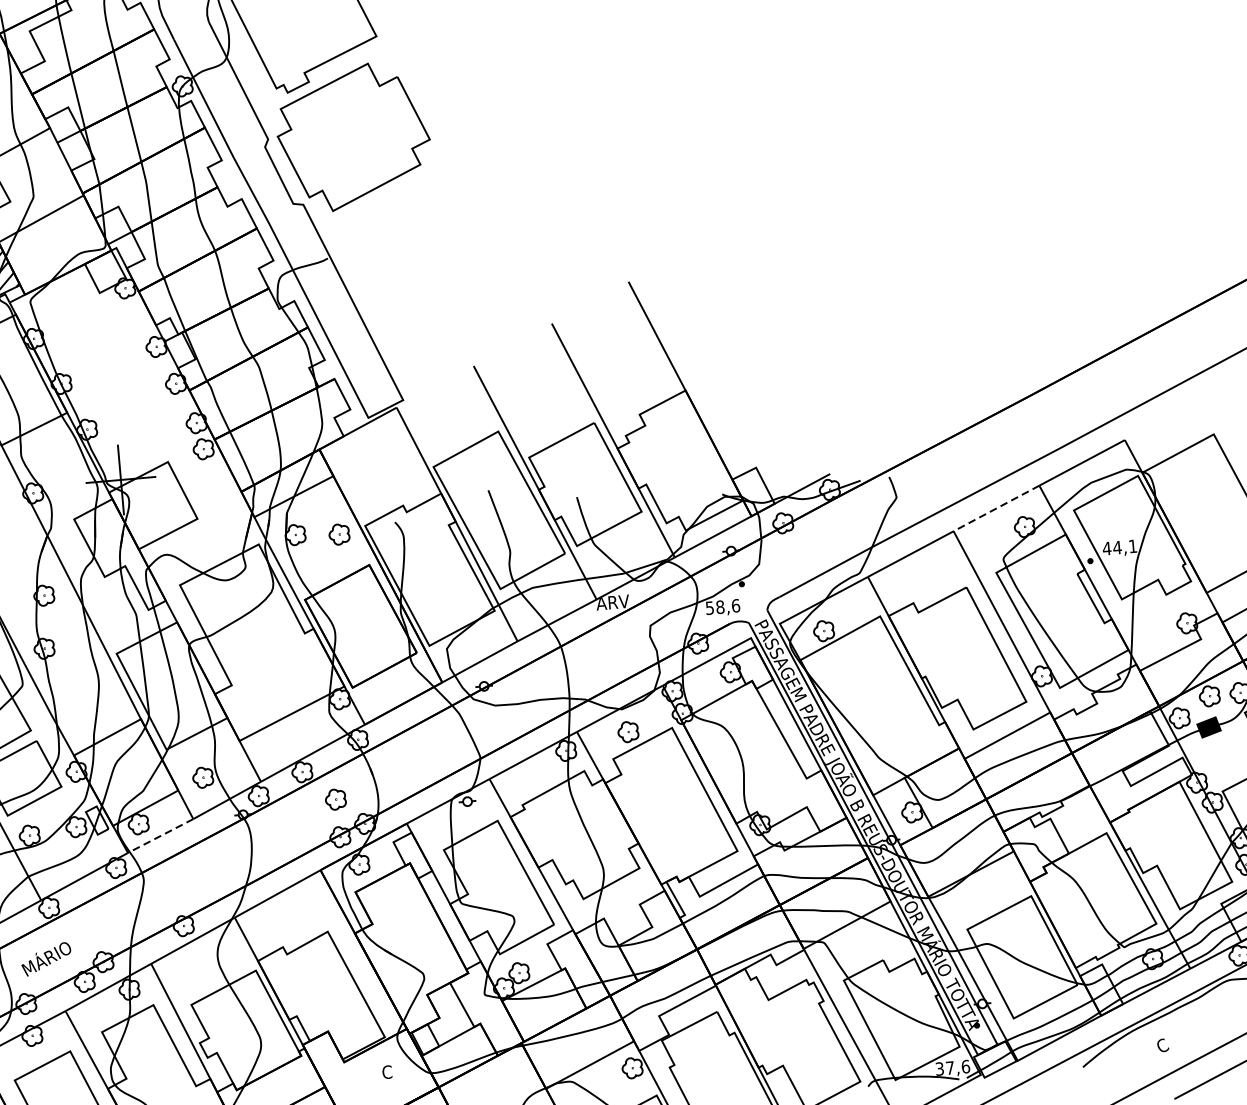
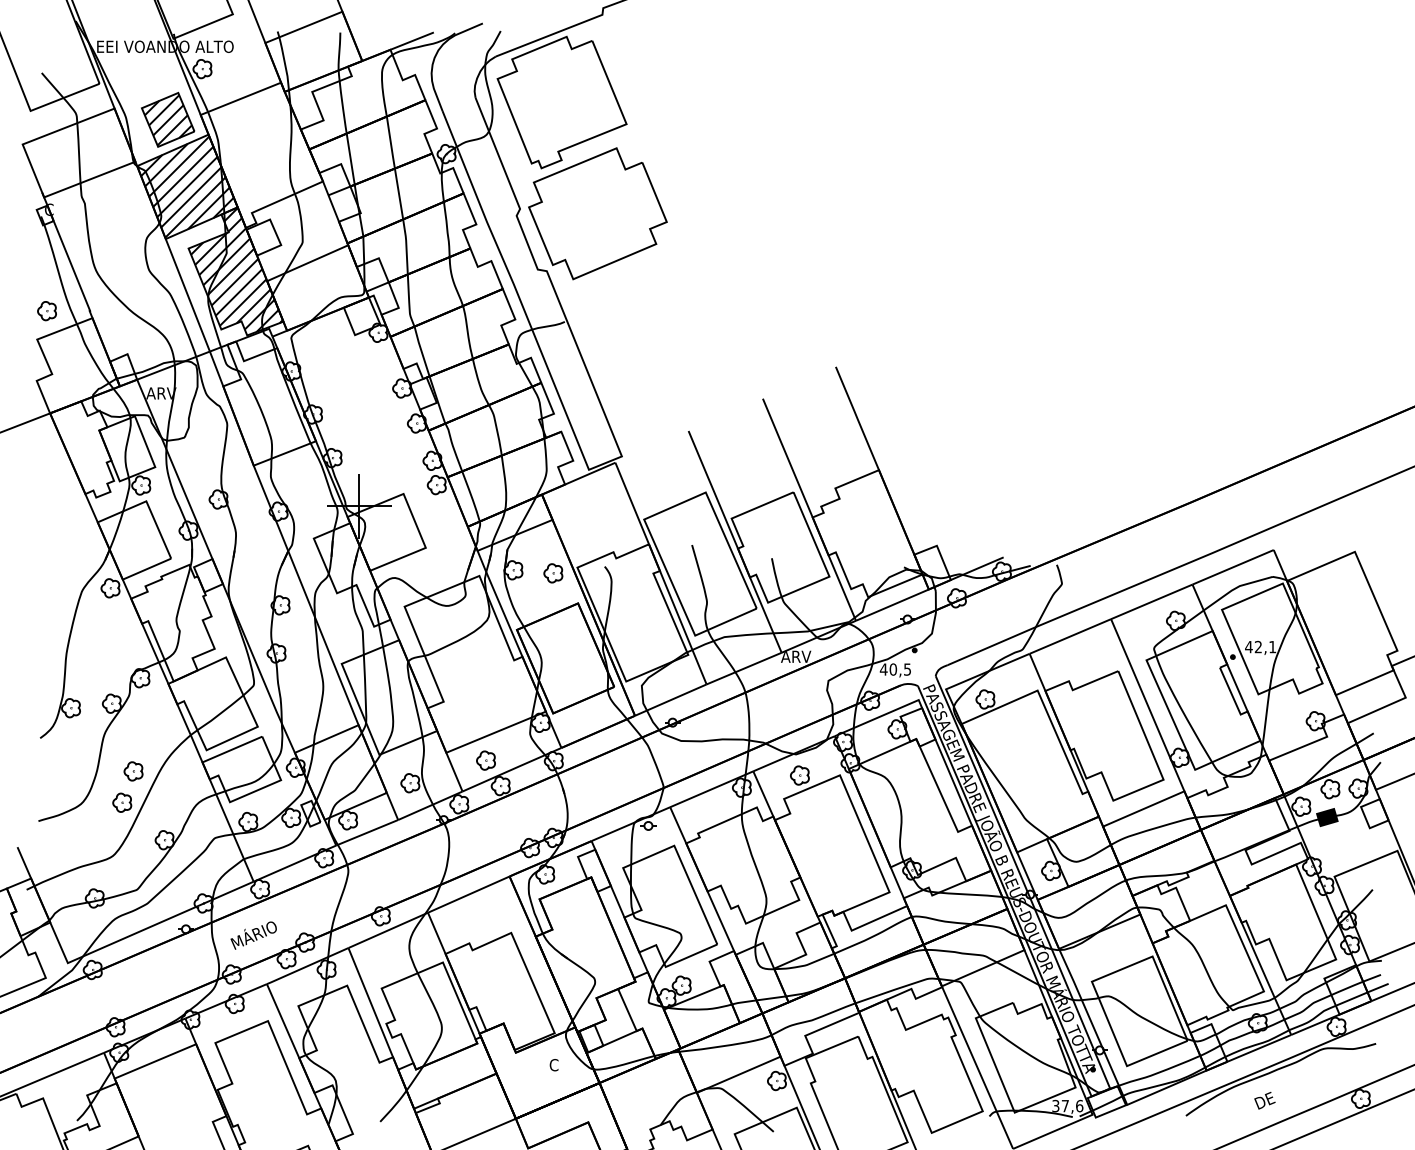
line: (996, 509) -> (1151, 602), dashed -> solid
text: (1117, 547) -> (1258, 646), 44,1 -> 42,1
text: (722, 606) -> (895, 669), 58,6 -> 40,5
part: (335, 799) -> (485, 760), moved
line: (160, 835) -> (367, 832), dashed -> solid
text: (1167, 1042) -> (1264, 1100), C -> DE

